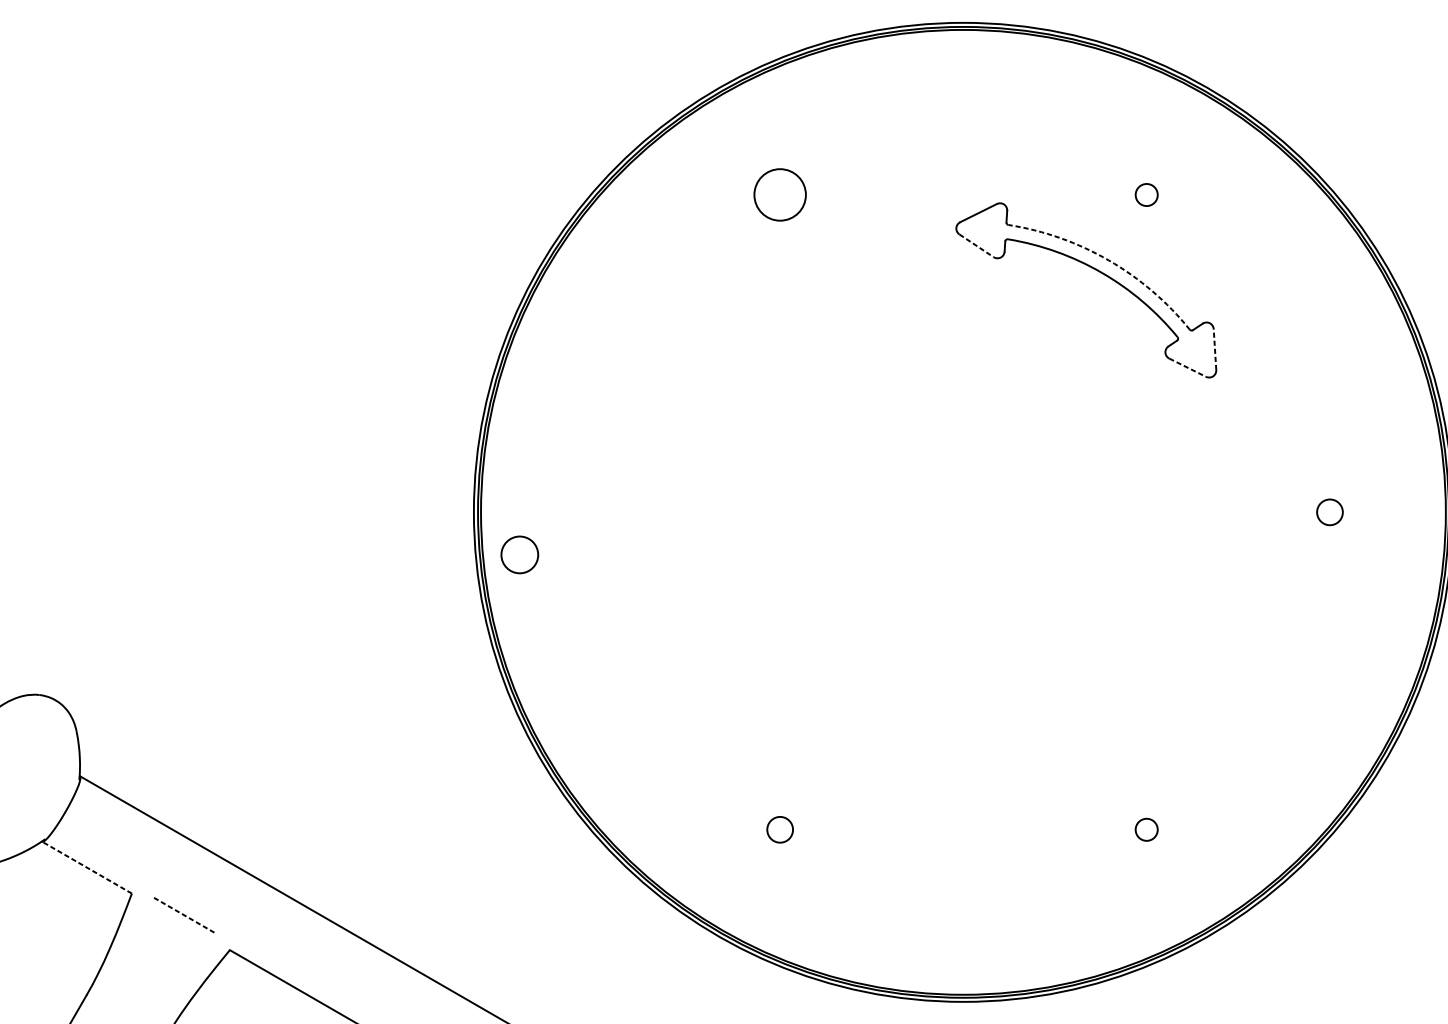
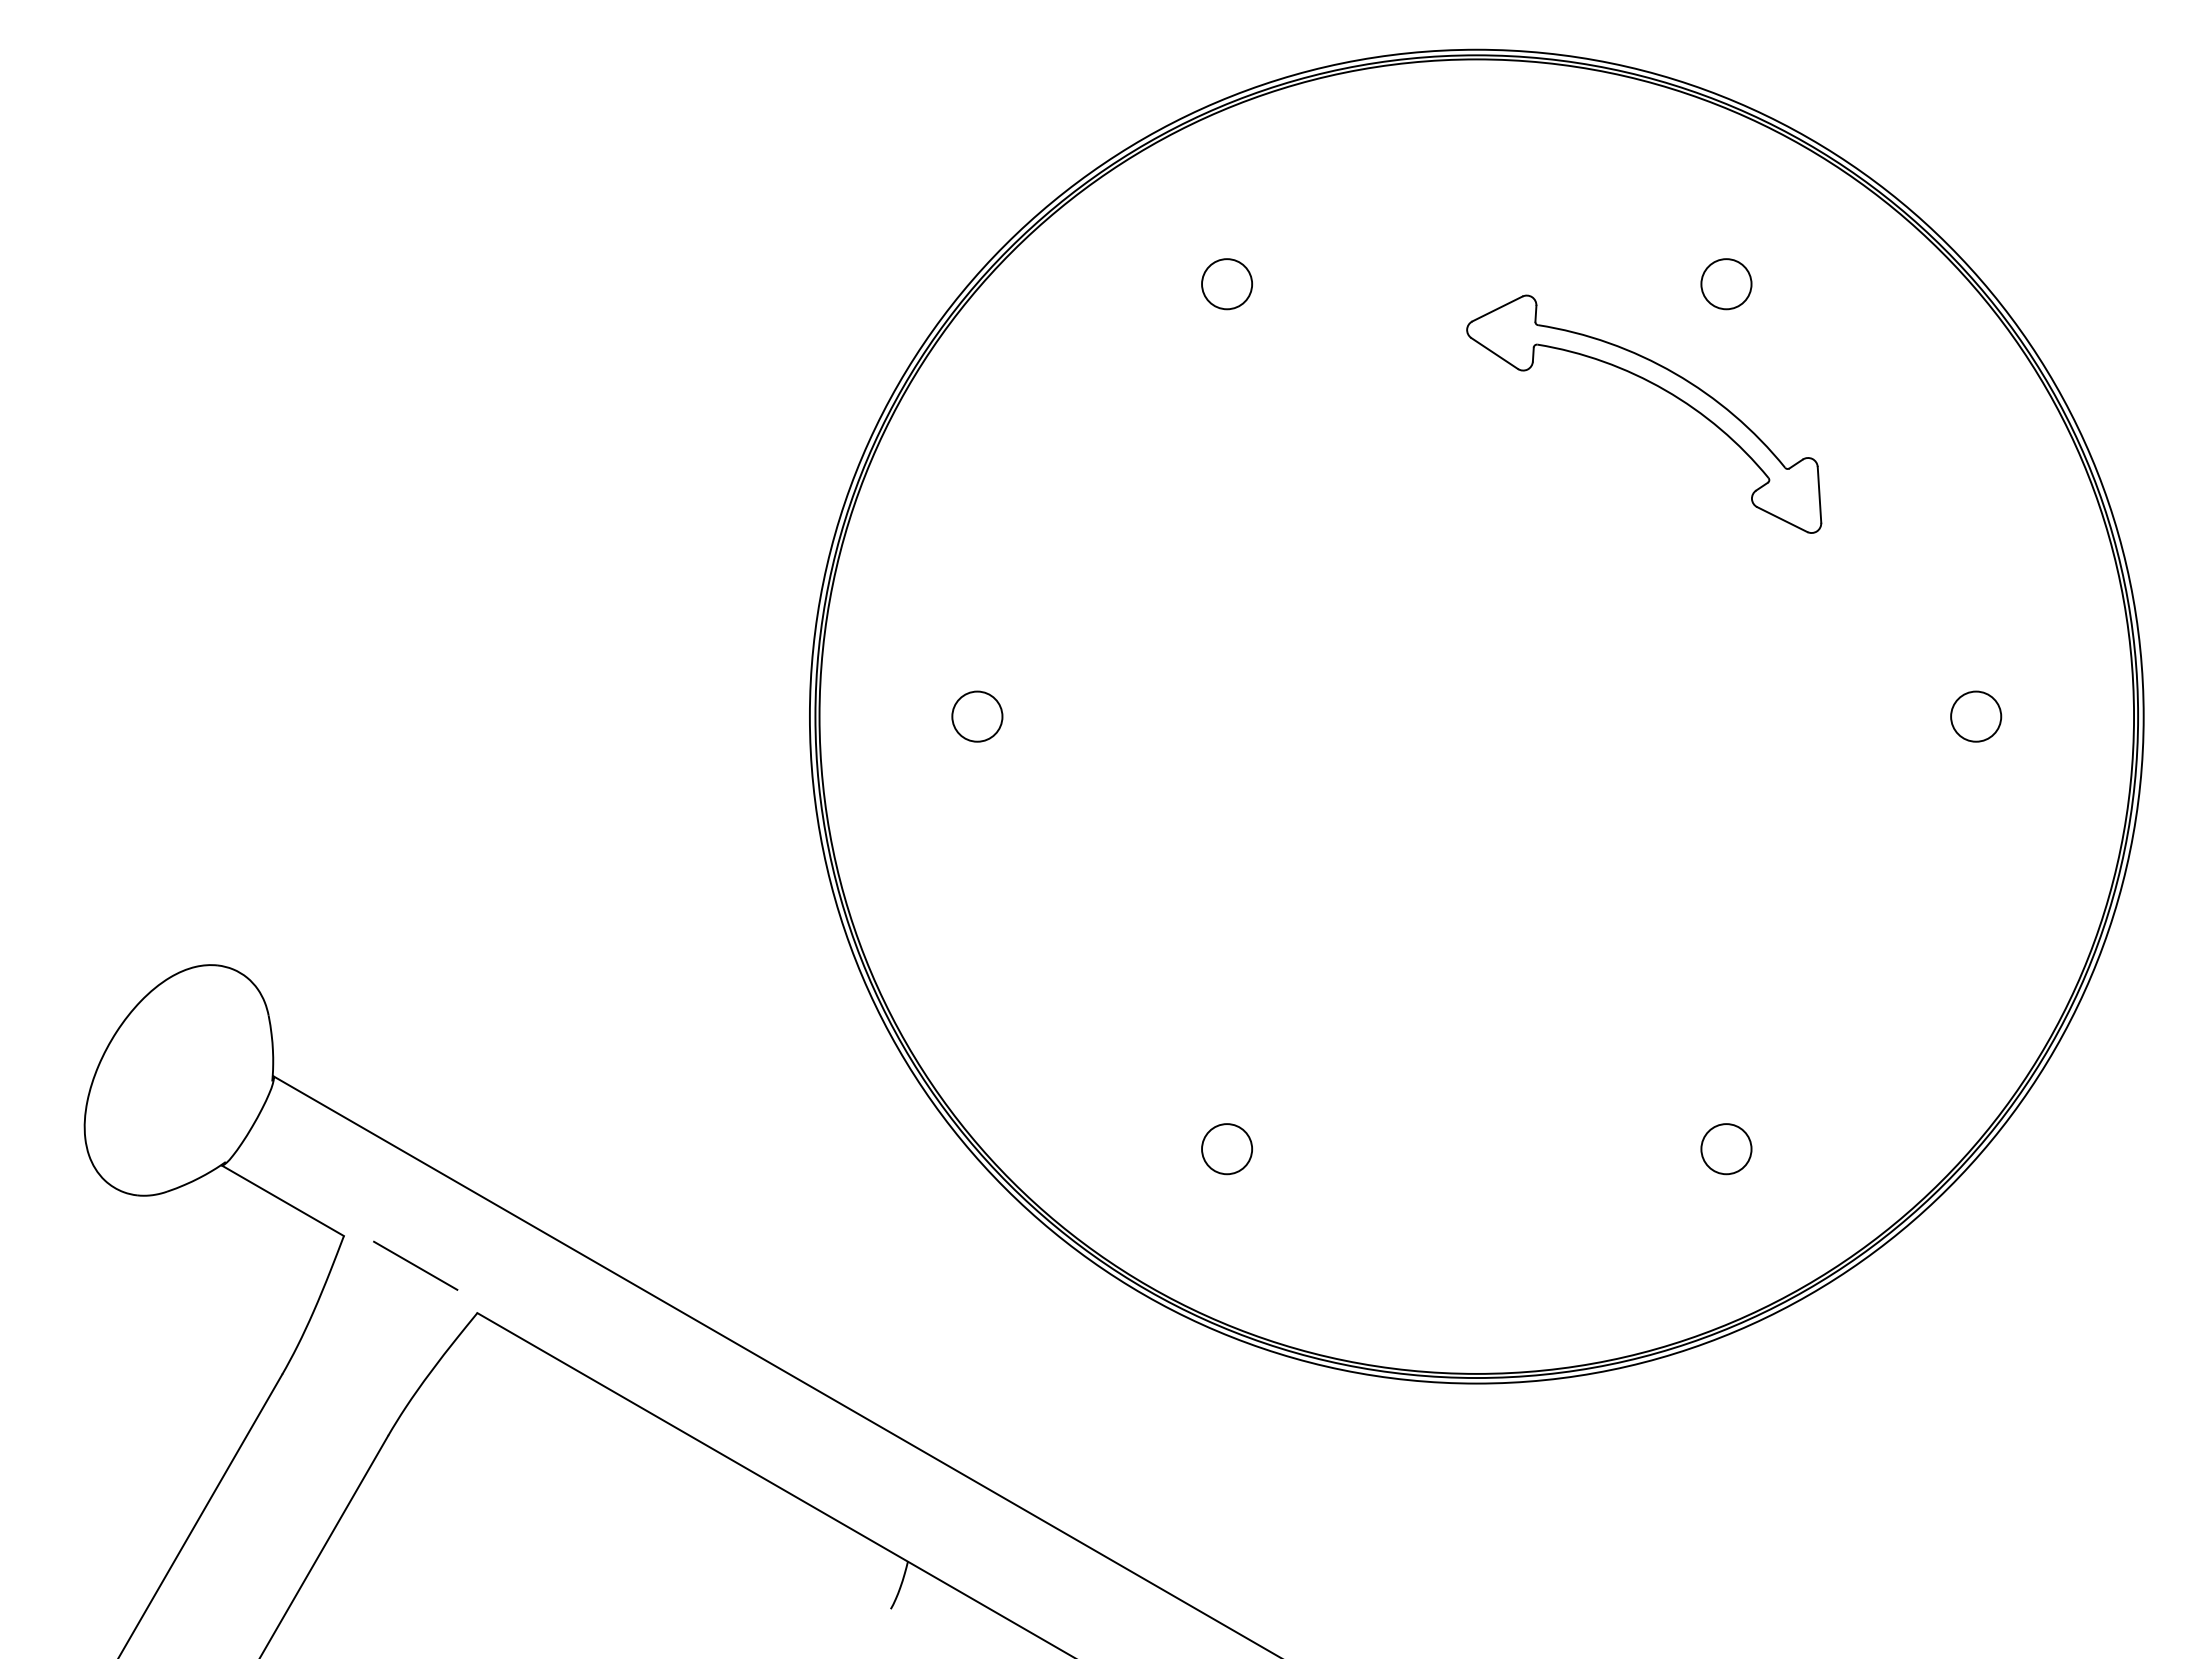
circle: (780, 195) -> (1227, 284), size x0.71
circle: (1146, 195) -> (1726, 284), size x1.67
line: (976, 245) -> (1494, 353), dashed -> solid
arc: (1108, 260) -> (1674, 373), dashed -> solid
line: (1214, 349) -> (1819, 494), dashed -> solid
line: (1187, 367) -> (1782, 519), dashed -> solid
circle: (1330, 512) -> (1976, 716), size x1.43
circle: (519, 554) -> (977, 716), moved
circle: (780, 830) -> (1227, 1149), size x1.43
circle: (1146, 830) -> (1726, 1149), size x1.67
line: (86, 867) -> (282, 1200), dashed -> solid
line: (185, 915) -> (416, 1266), dashed -> solid

